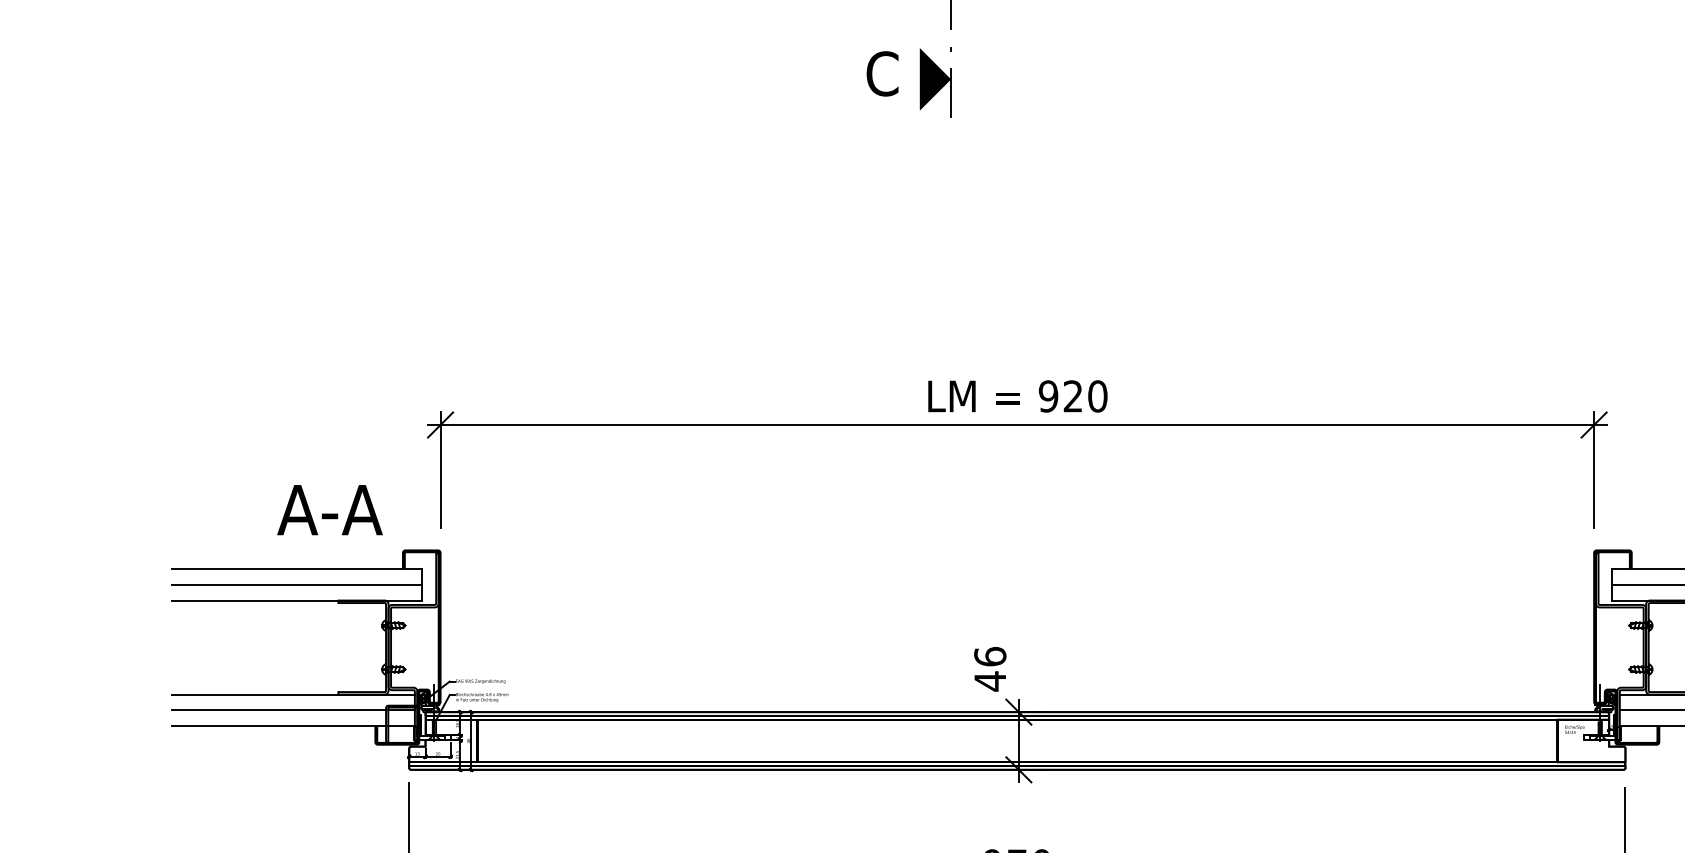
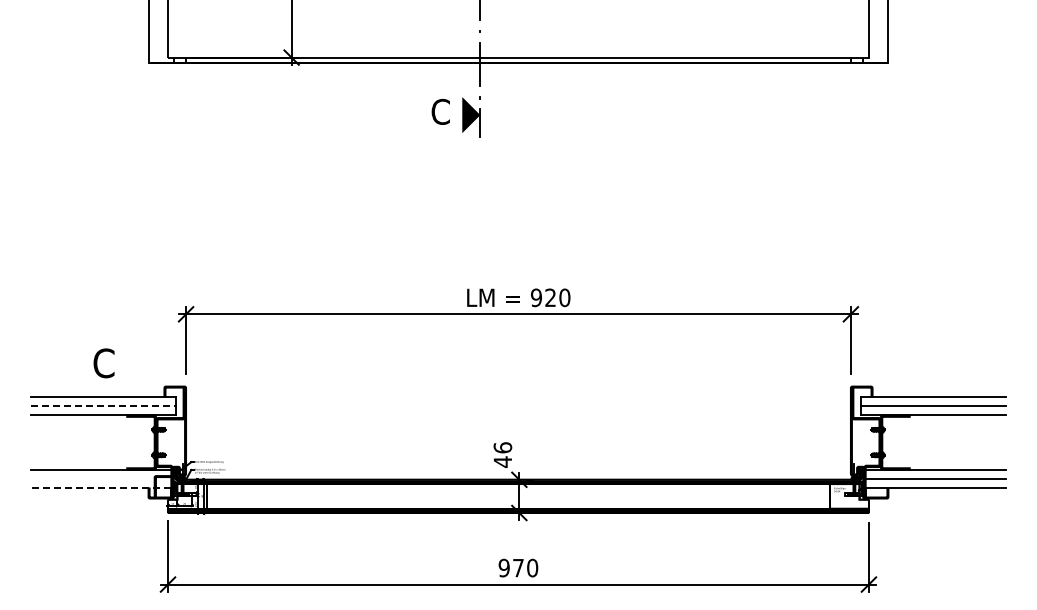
text: (330, 510) -> (122, 363), A-A -> C
line: (297, 584) -> (103, 406), solid -> dashed
line: (293, 709) -> (101, 478), removed
line: (292, 725) -> (100, 487), solid -> dashed

